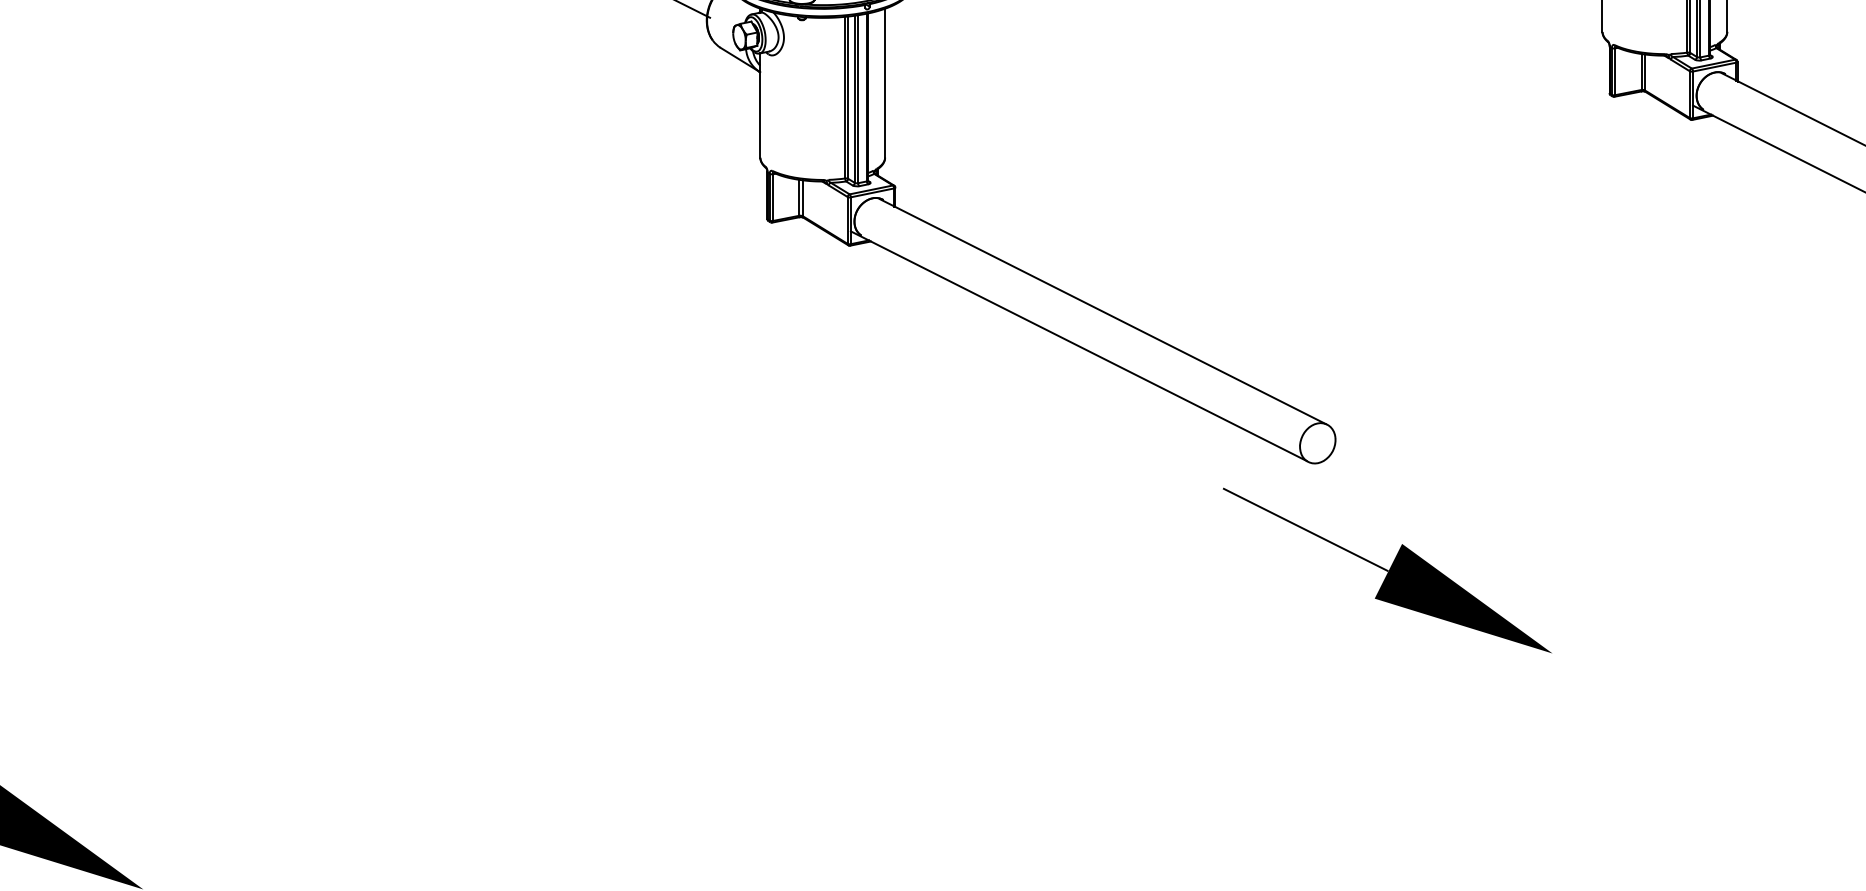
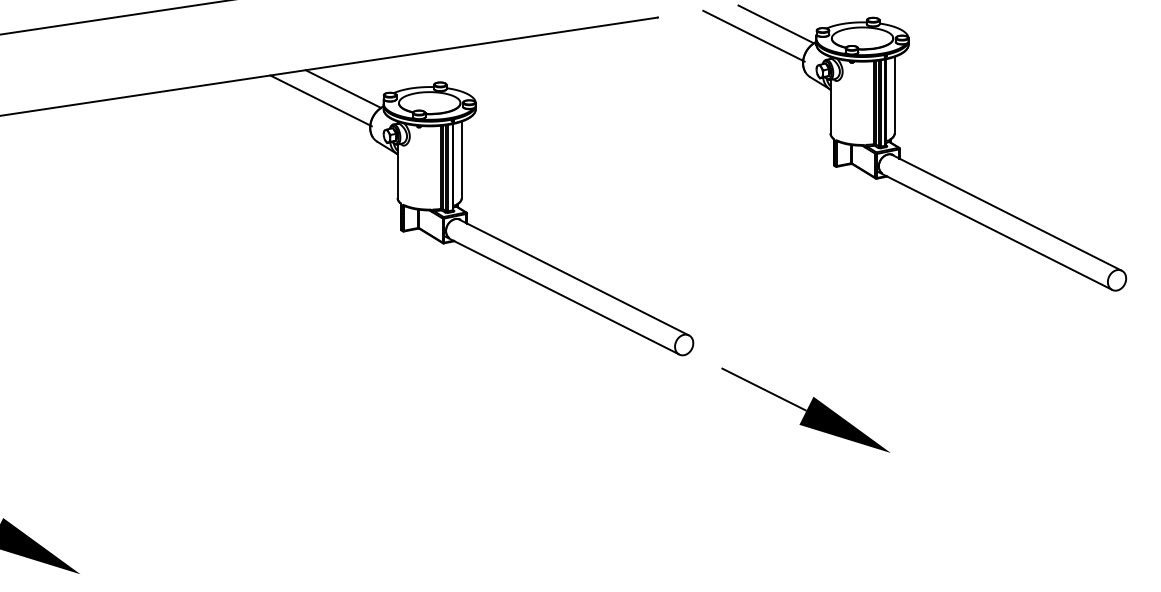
part: (1386, 568) -> (805, 409), moved

